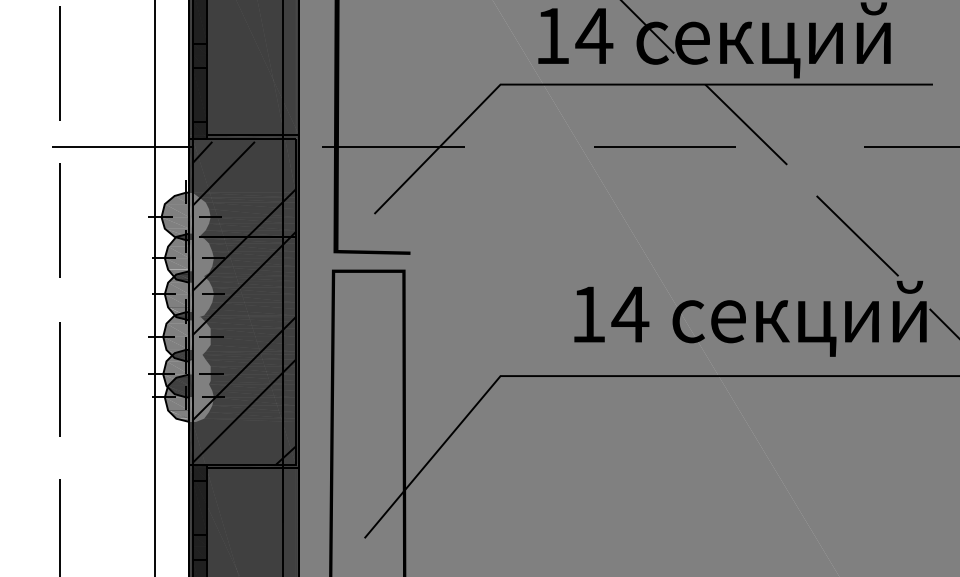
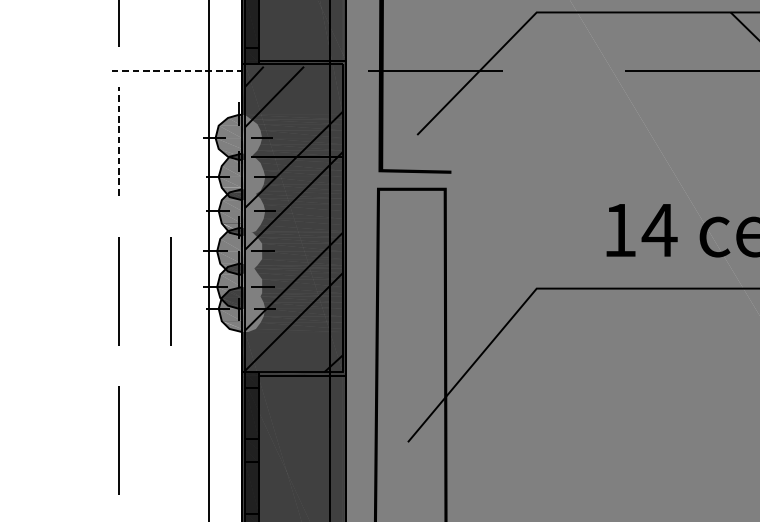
line: (123, 146) -> (179, 71), solid -> dashed
line: (60, 220) -> (119, 141), solid -> dashed
line: (113, 379) -> (170, 291), added

